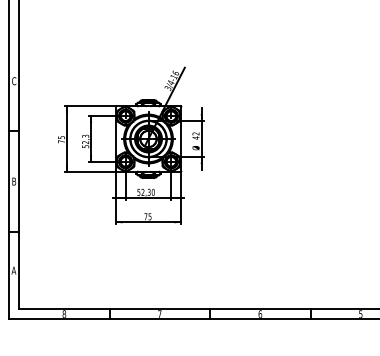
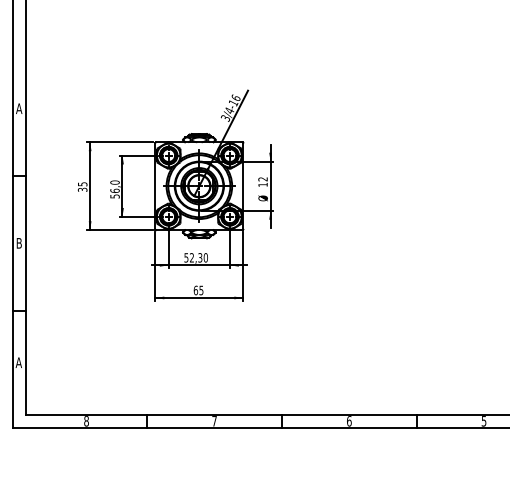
text: (14, 81) -> (19, 108), C -> A
text: (195, 137) -> (262, 184), 42 -> 12
text: (85, 139) -> (114, 186), 52,3 -> 56,0
text: (61, 141) -> (82, 189), 75 -> 35
text: (145, 216) -> (195, 290), 75 -> 65

